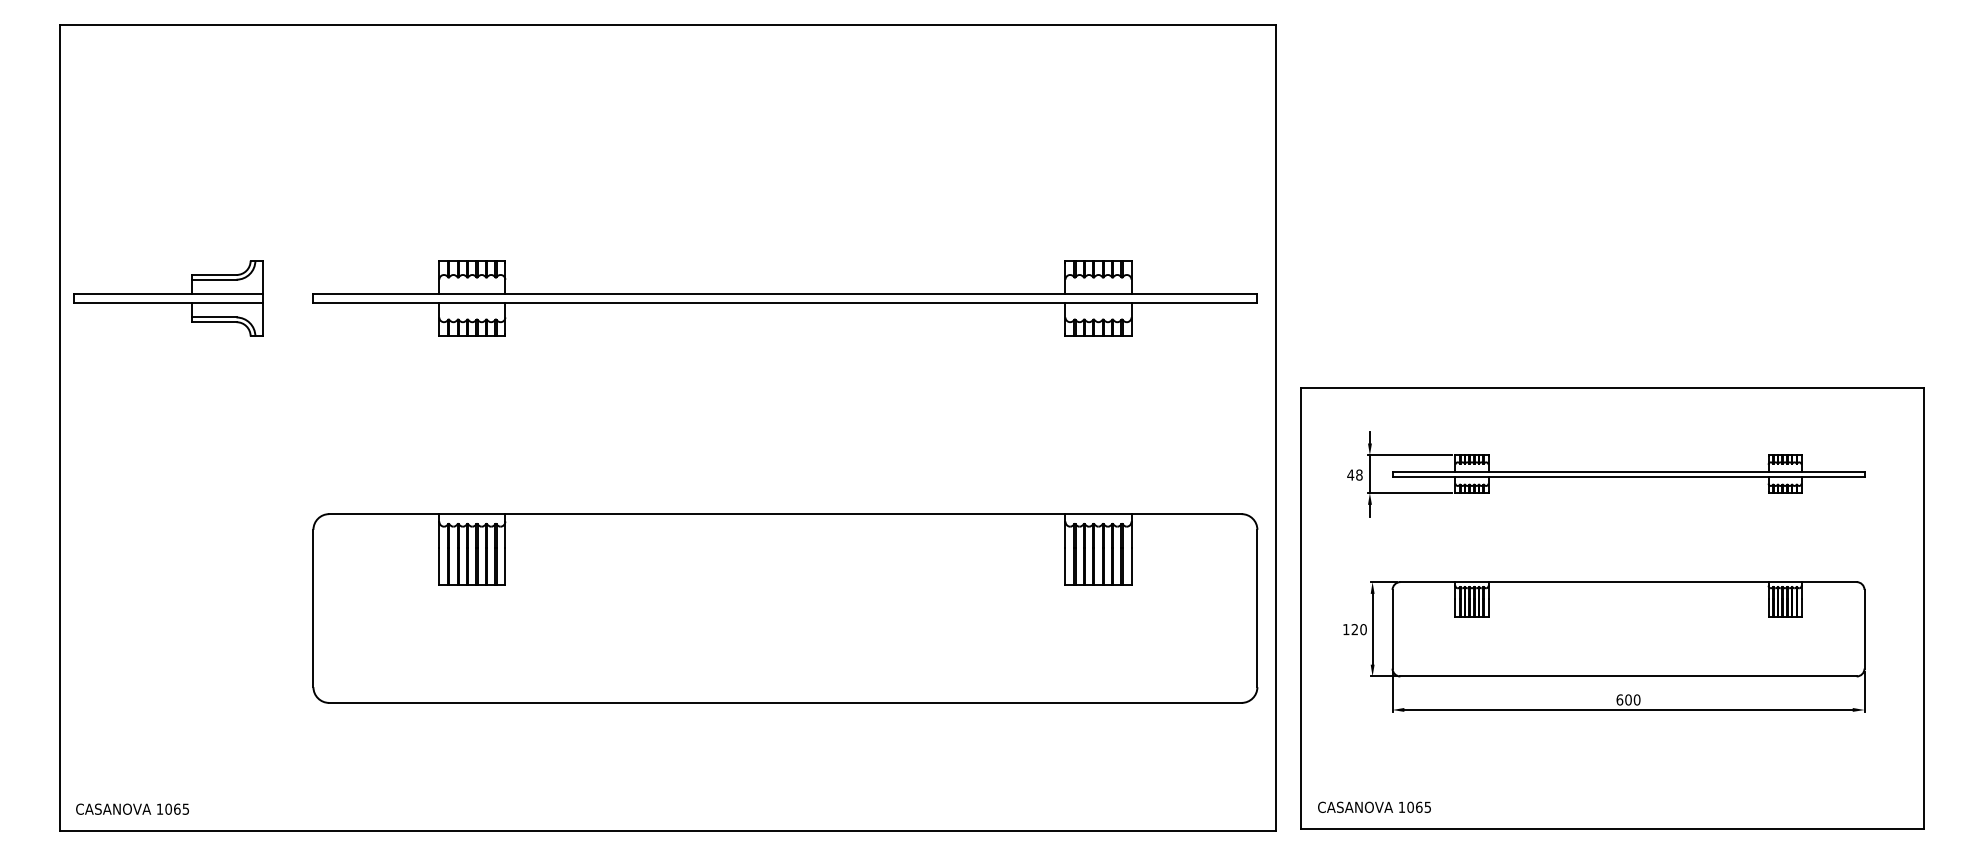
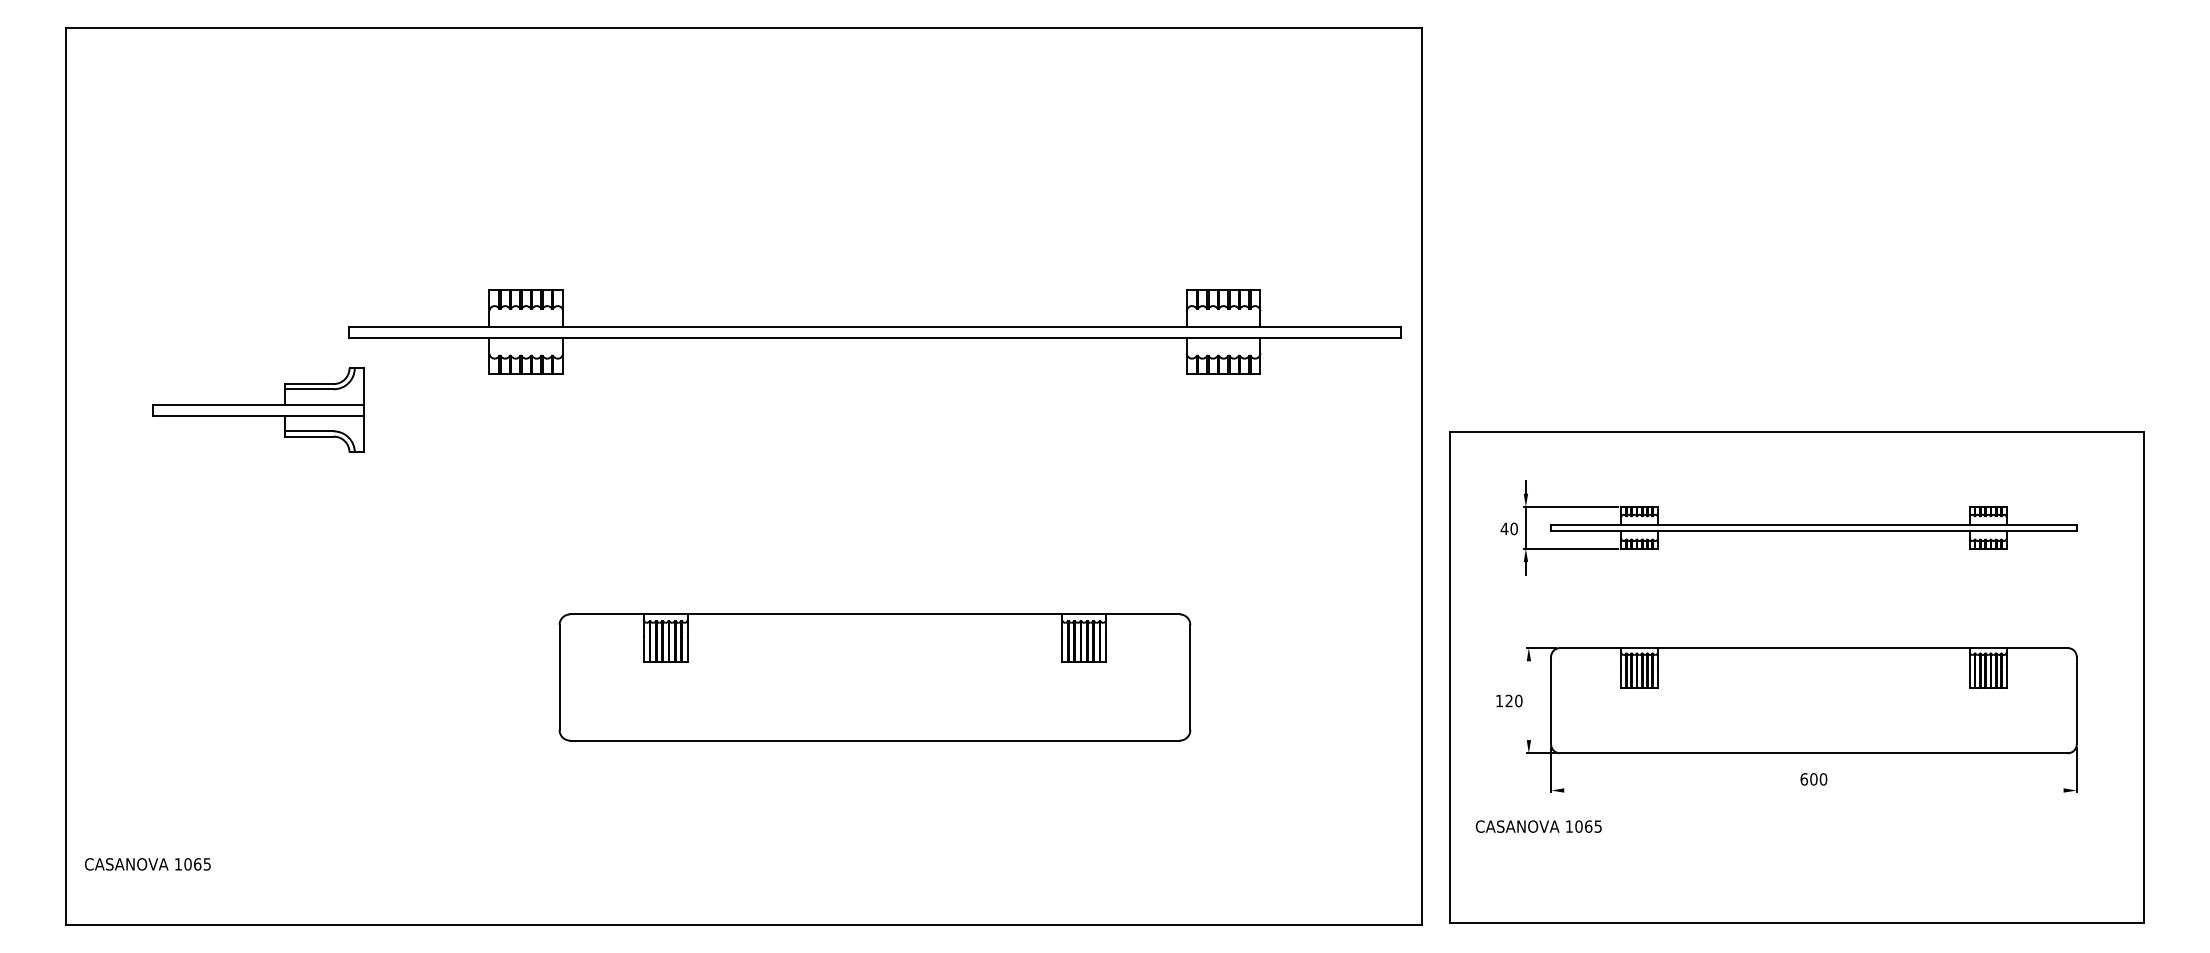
part: (168, 298) -> (258, 410), moved
text: (1359, 475) -> (1514, 529), 48 -> 40
part: (785, 608) -> (875, 677), size x0.6
line: (1372, 628) -> (1528, 699), removed
line: (1628, 710) -> (1813, 791), removed
text: (1374, 806) -> (1538, 825), moved
text: (132, 808) -> (147, 863), moved

